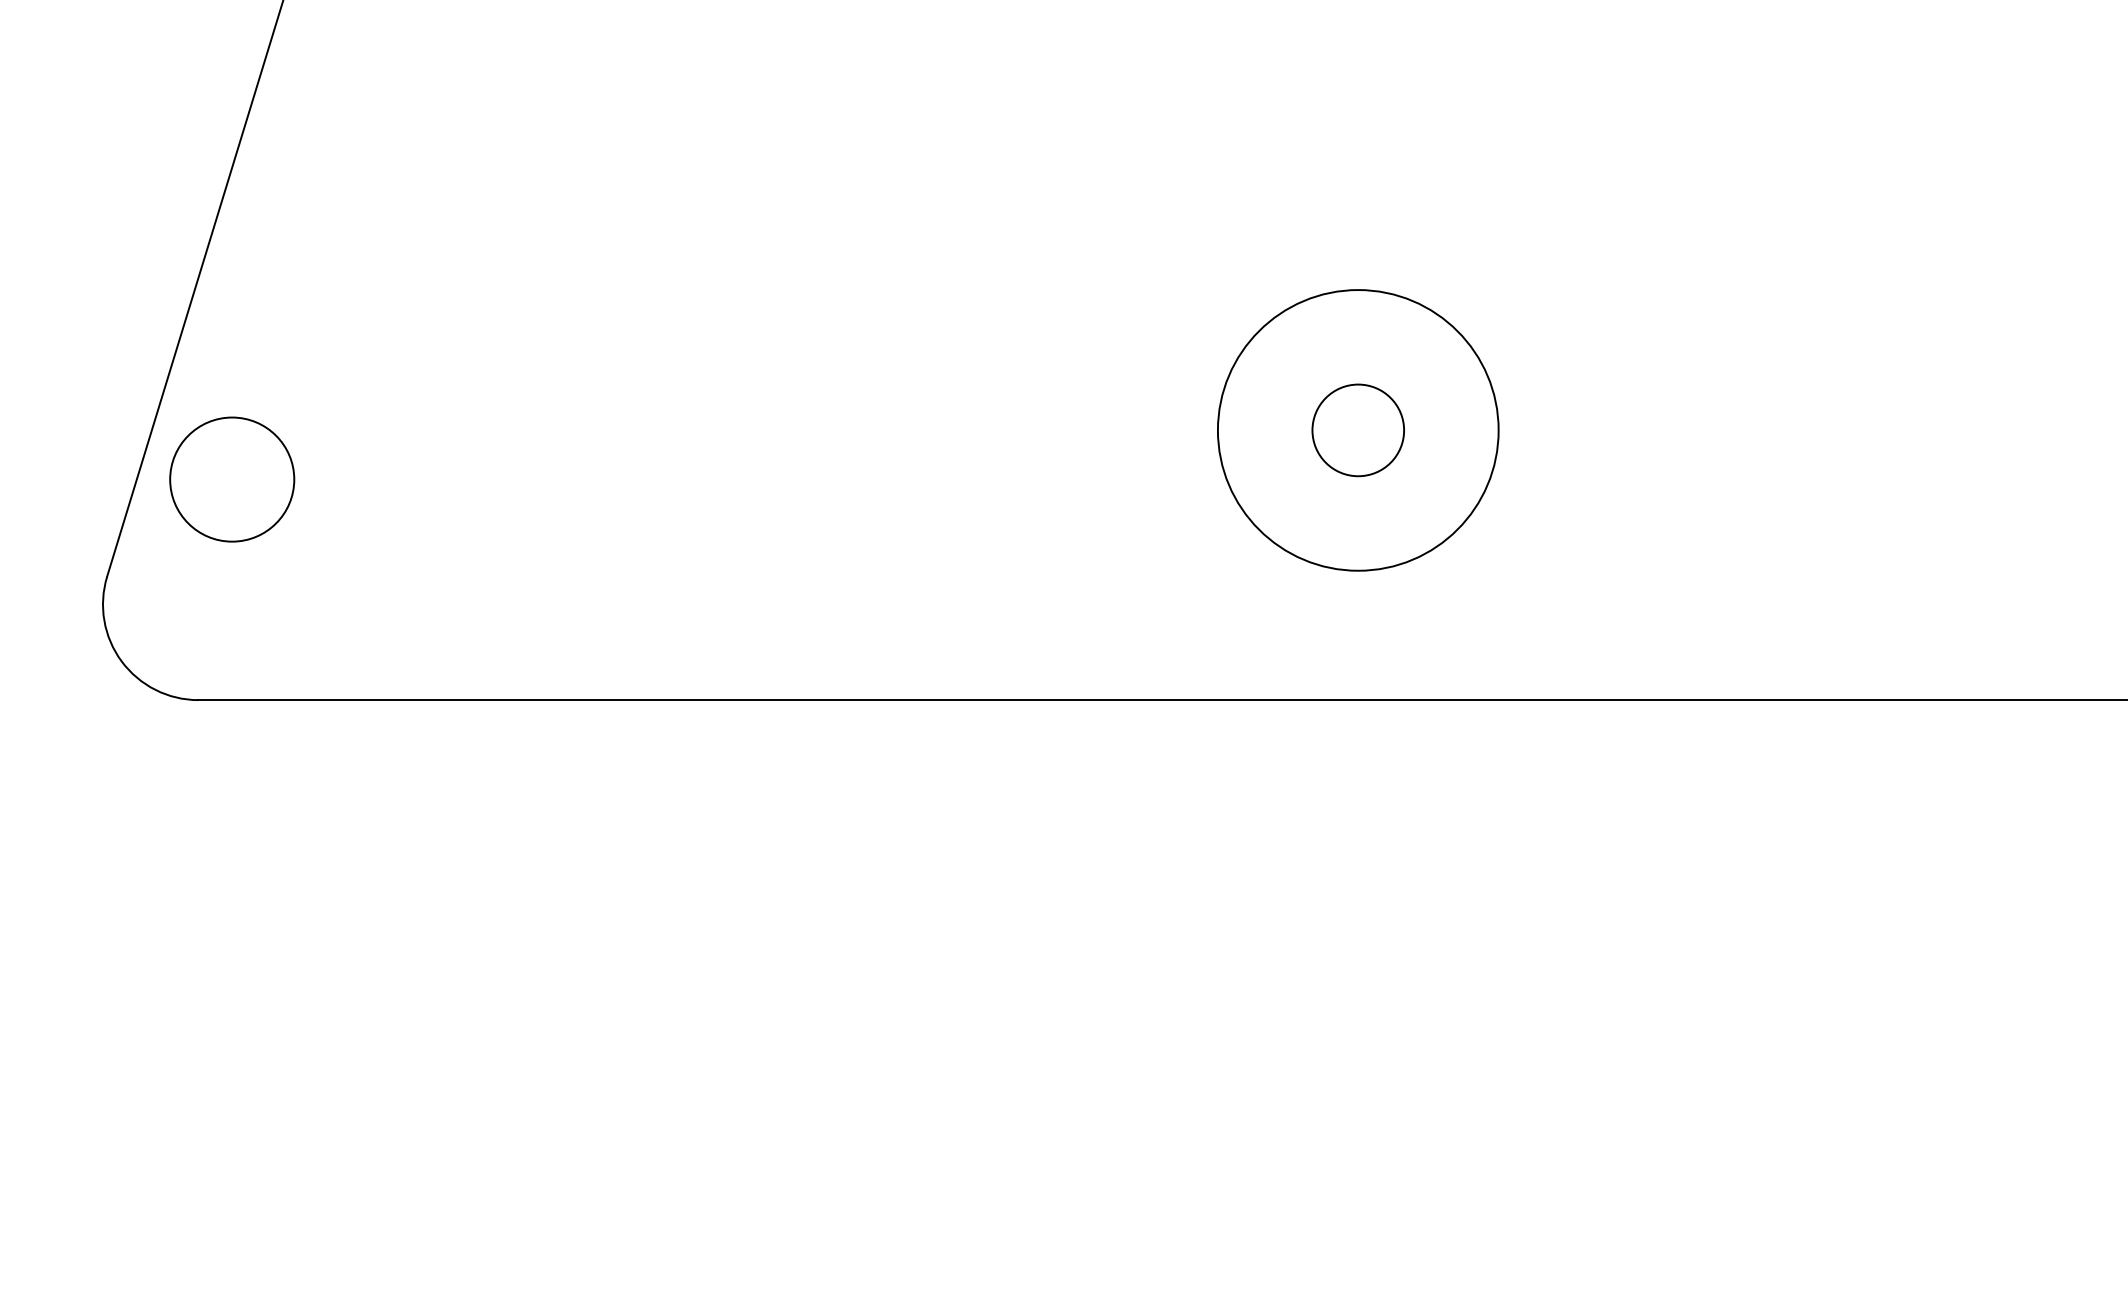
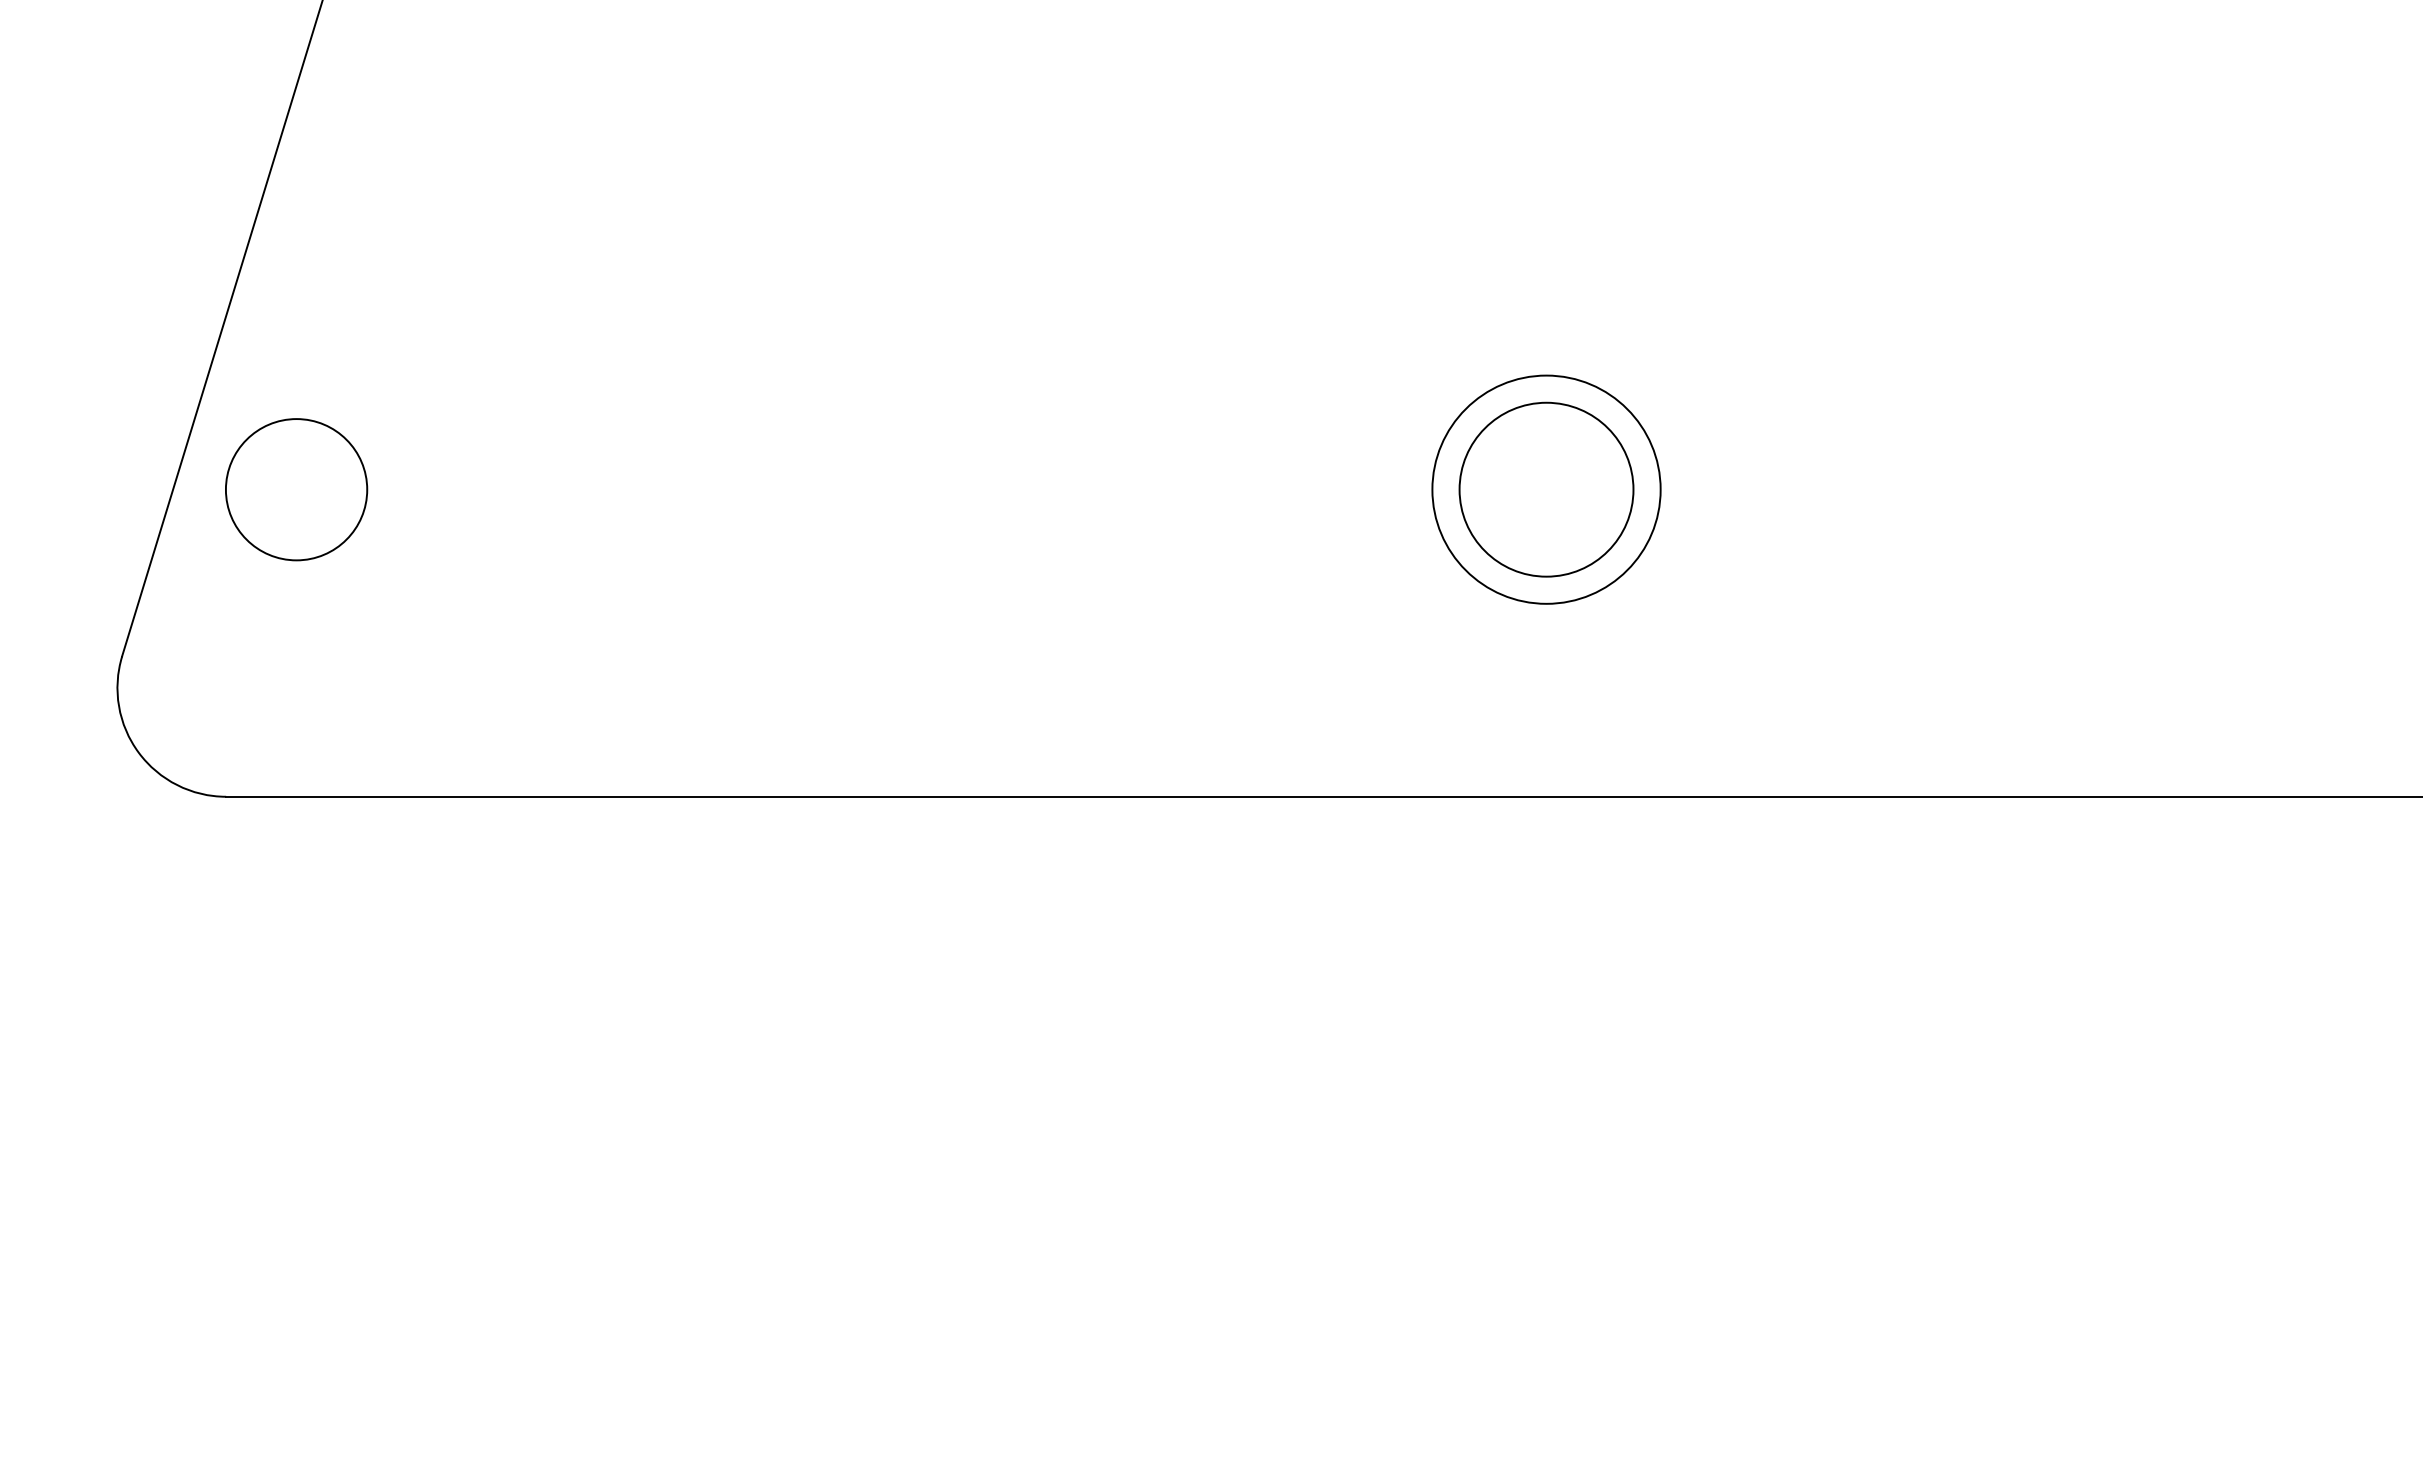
circle: (1358, 430) -> (1546, 489), size x0.71
circle: (1358, 430) -> (1546, 489), size x1.67
circle: (232, 479) -> (296, 489), moved

